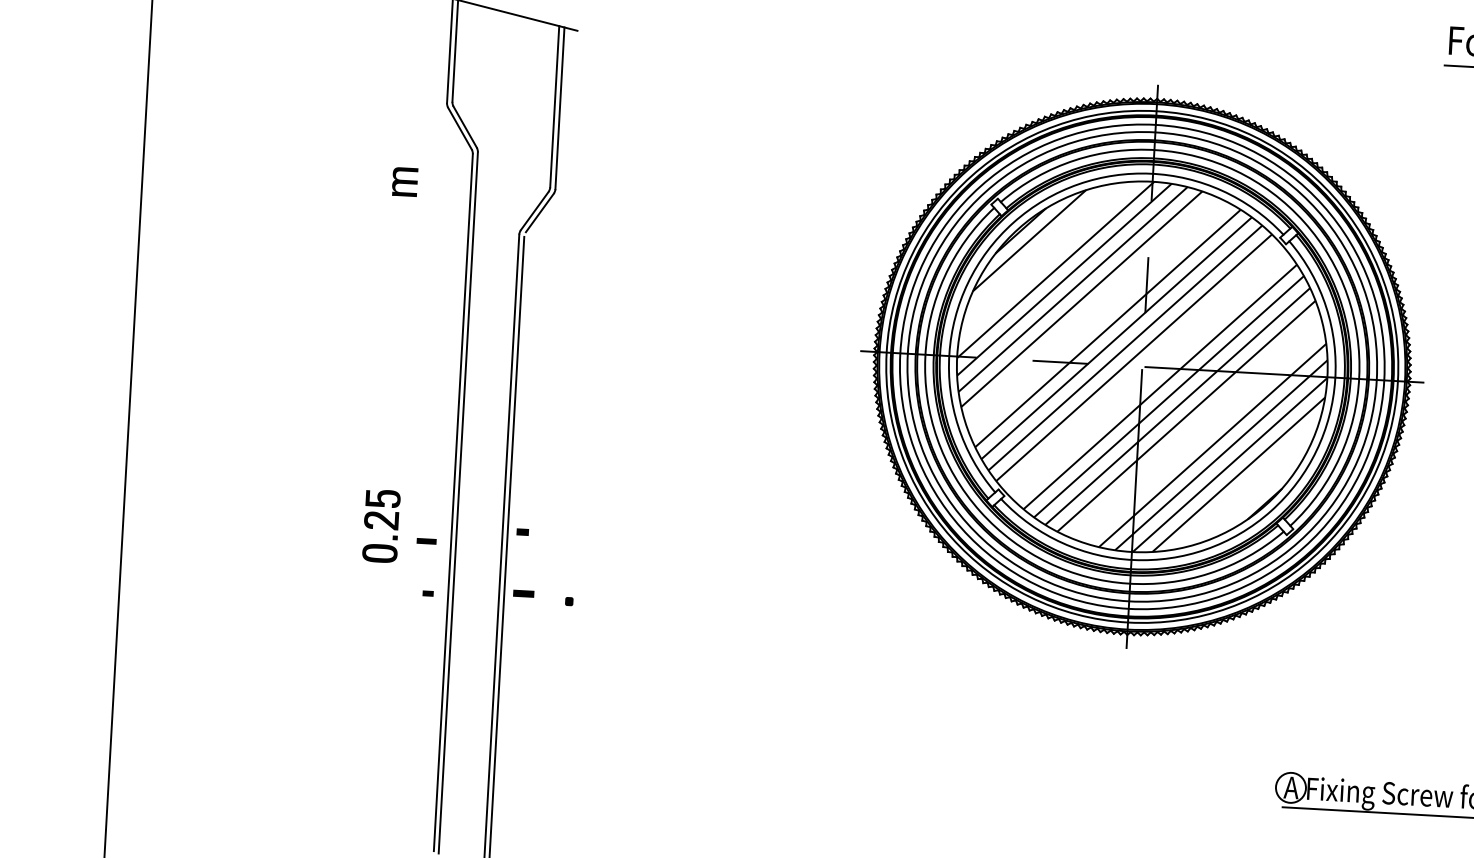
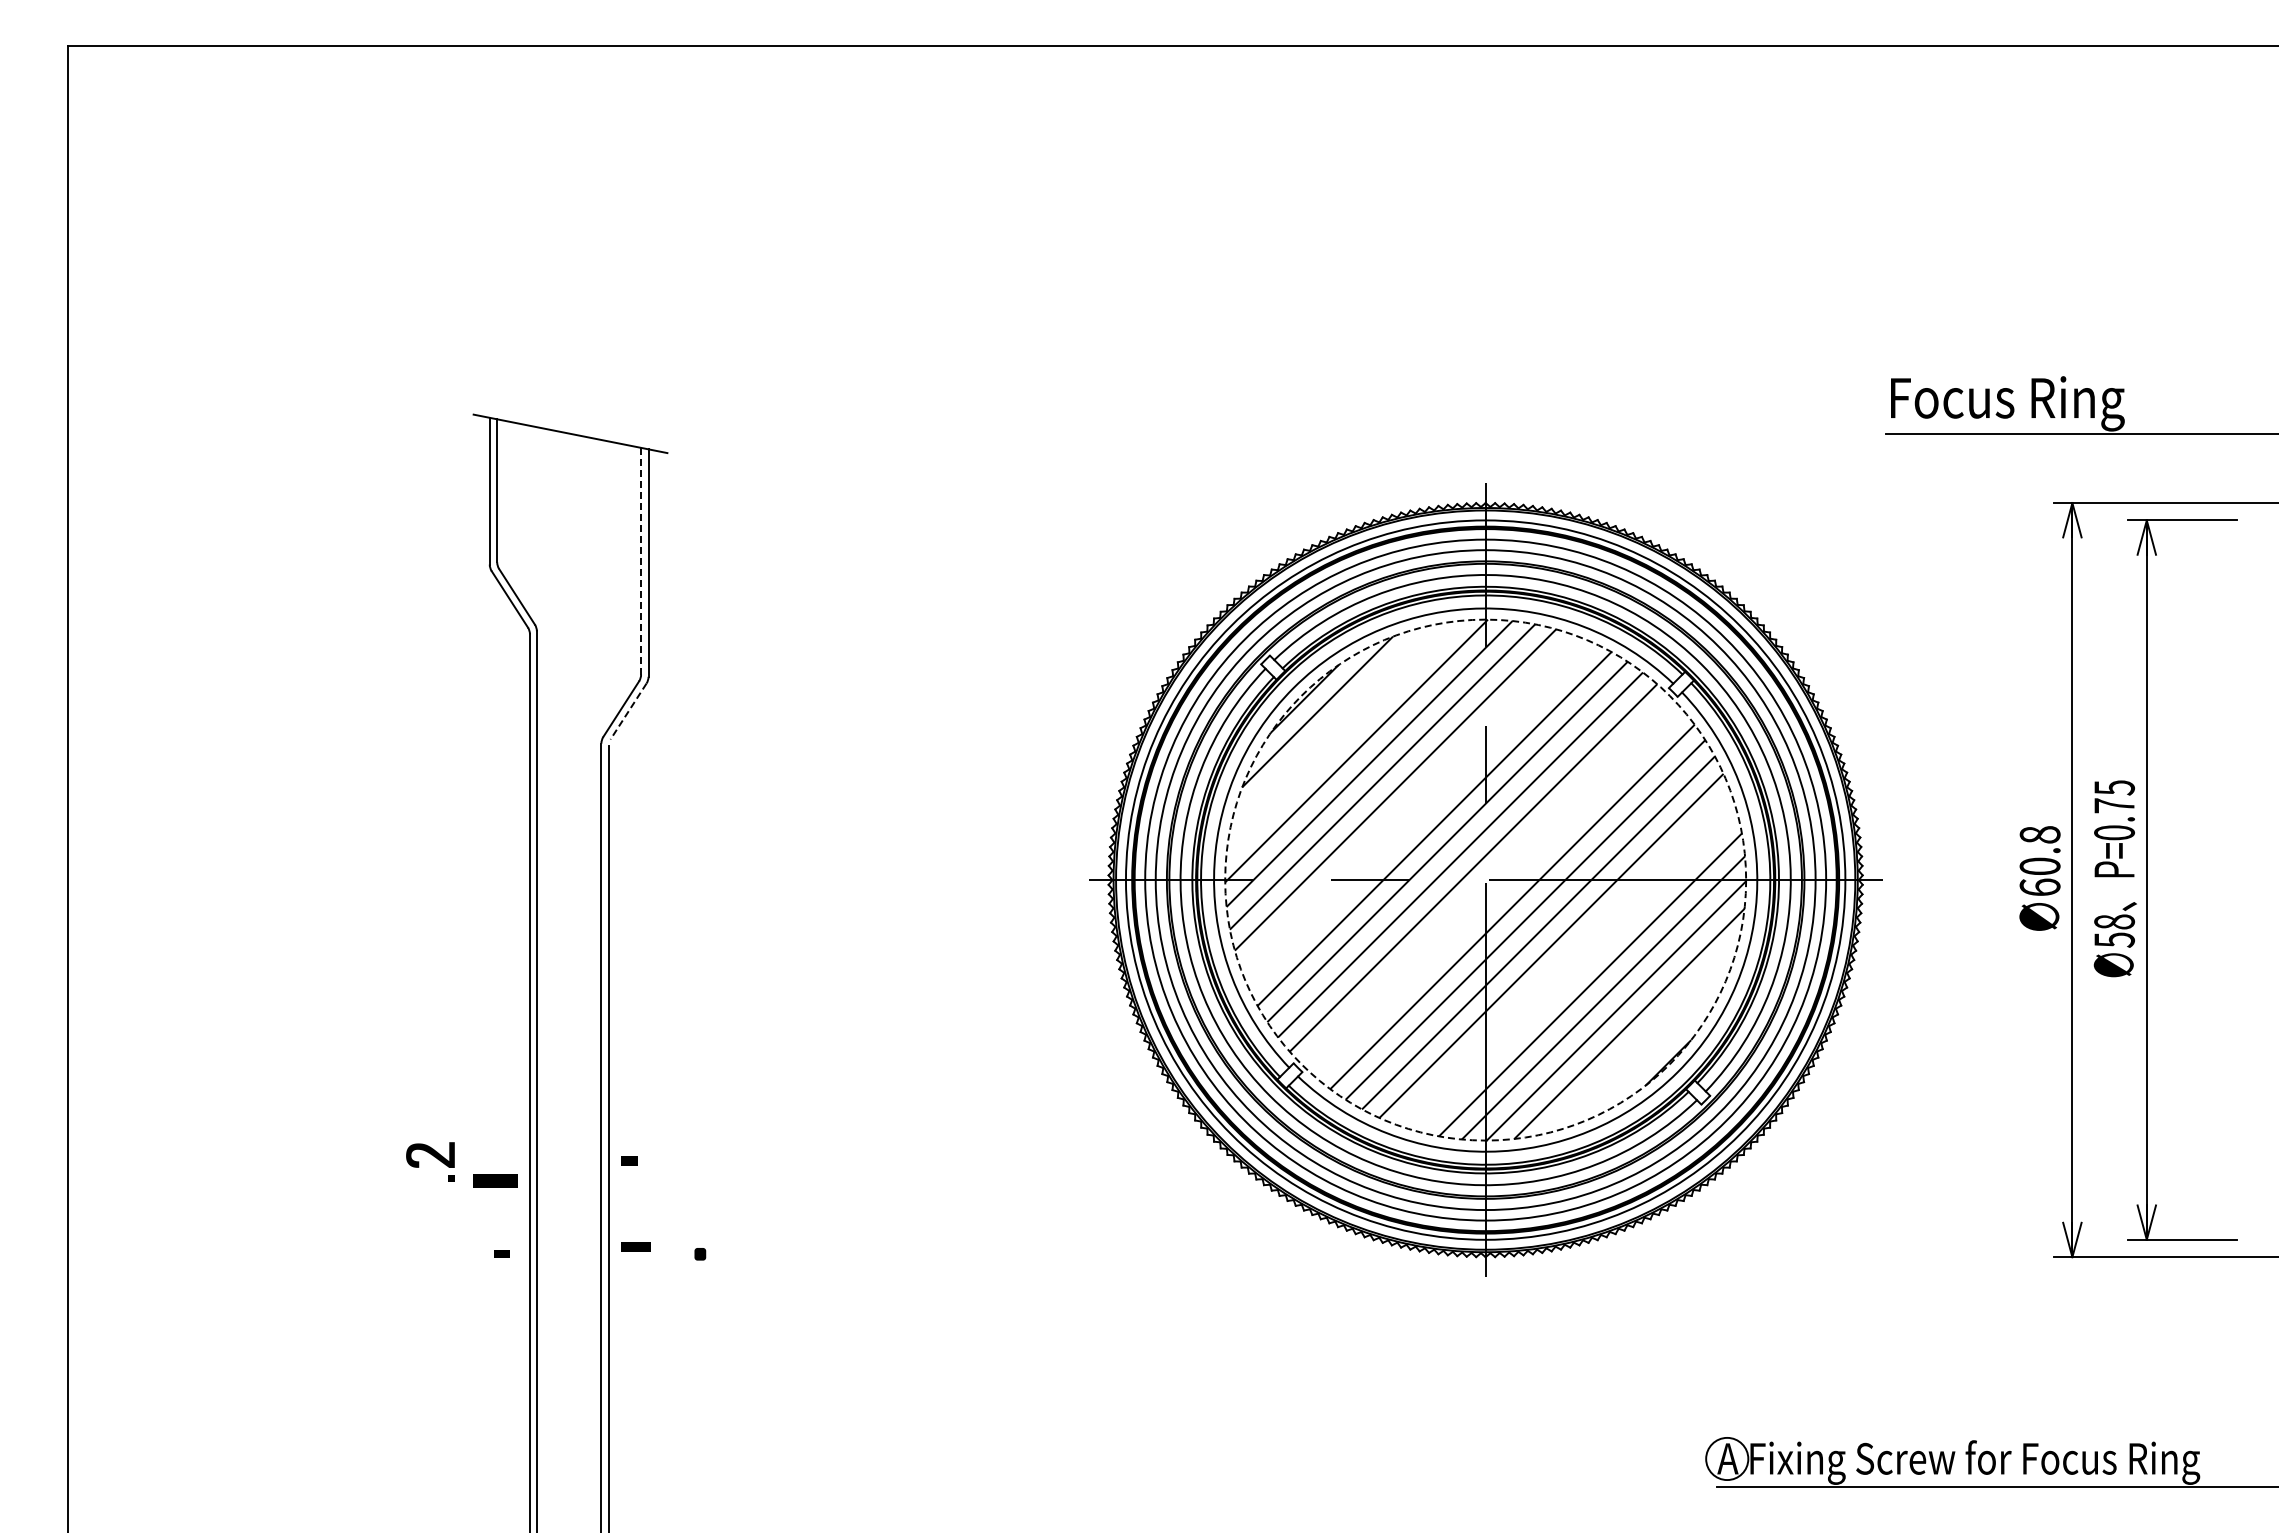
line: (555, 106) -> (641, 560), solid -> dashed
part: (404, 181) -> (436, 678), removed
line: (539, 212) -> (628, 711), solid -> dashed
circle: (1142, 366) -> (1485, 879), solid -> dashed
fill: (382, 498) -> (430, 1124), removed
part: (426, 541) -> (495, 1180), size x1.6
part: (379, 553) -> (430, 1201), removed

